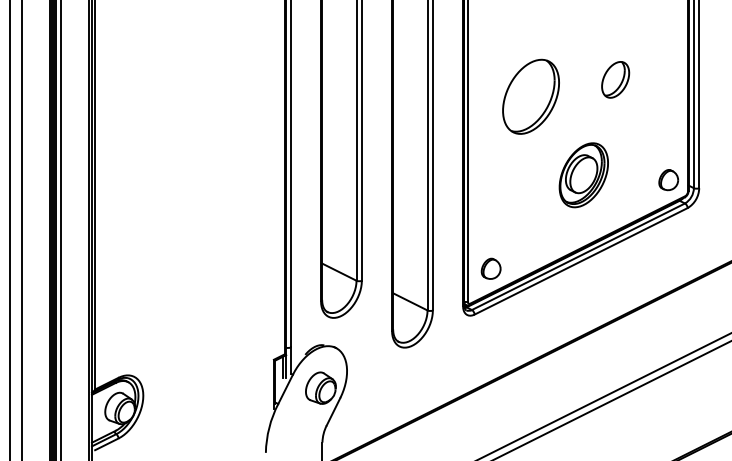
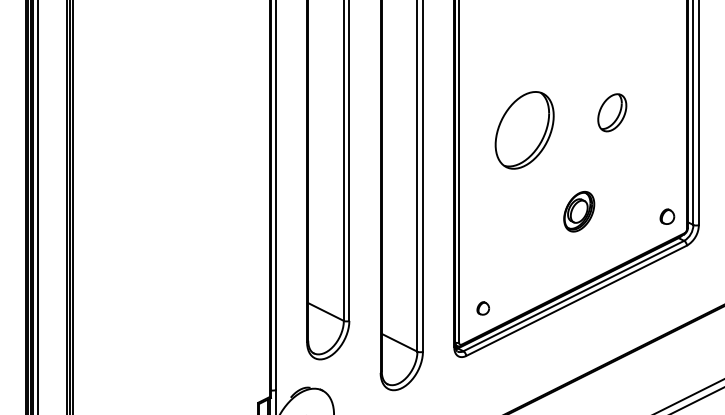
part: (583, 175) -> (579, 211), size x0.6
part: (668, 180) -> (667, 217), size x0.7
part: (490, 268) -> (482, 308), size x0.6

